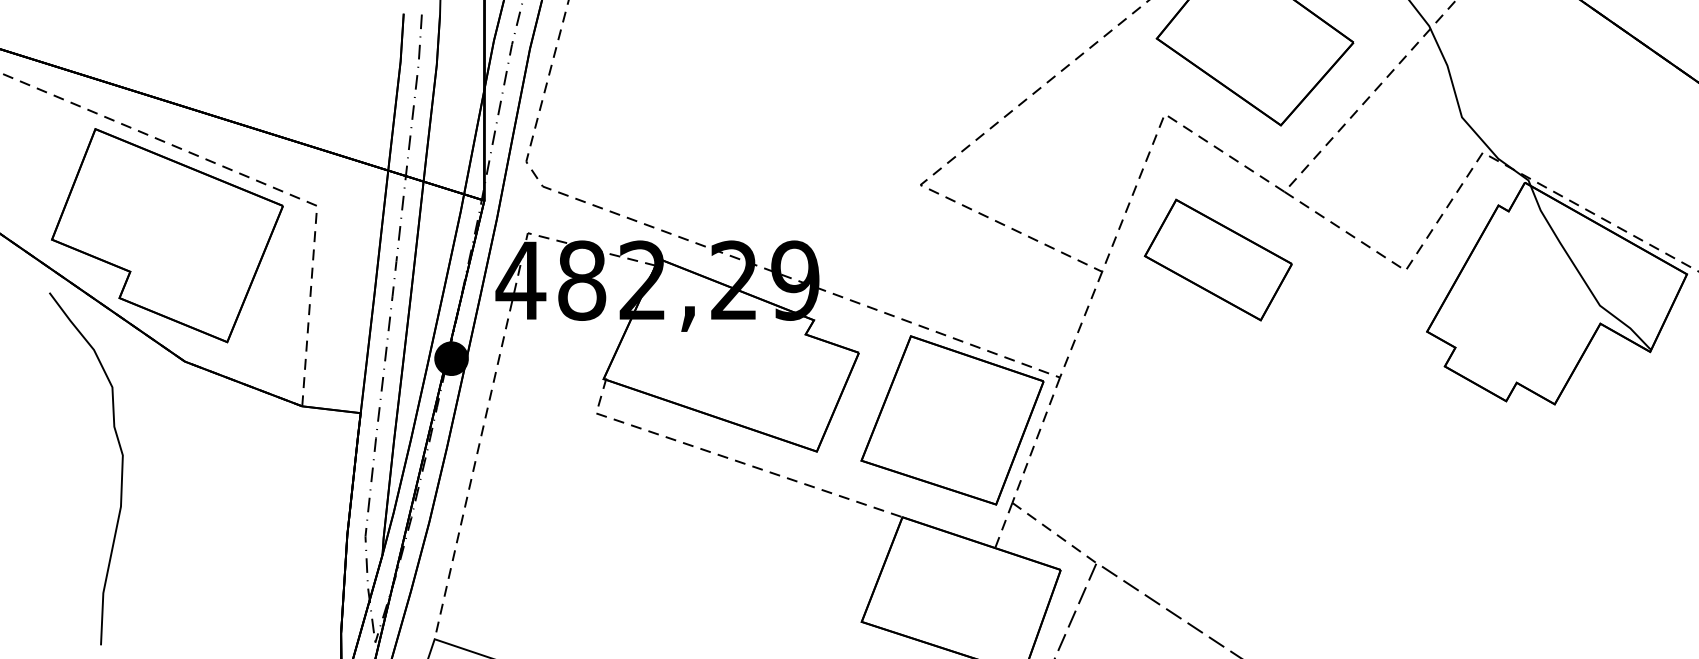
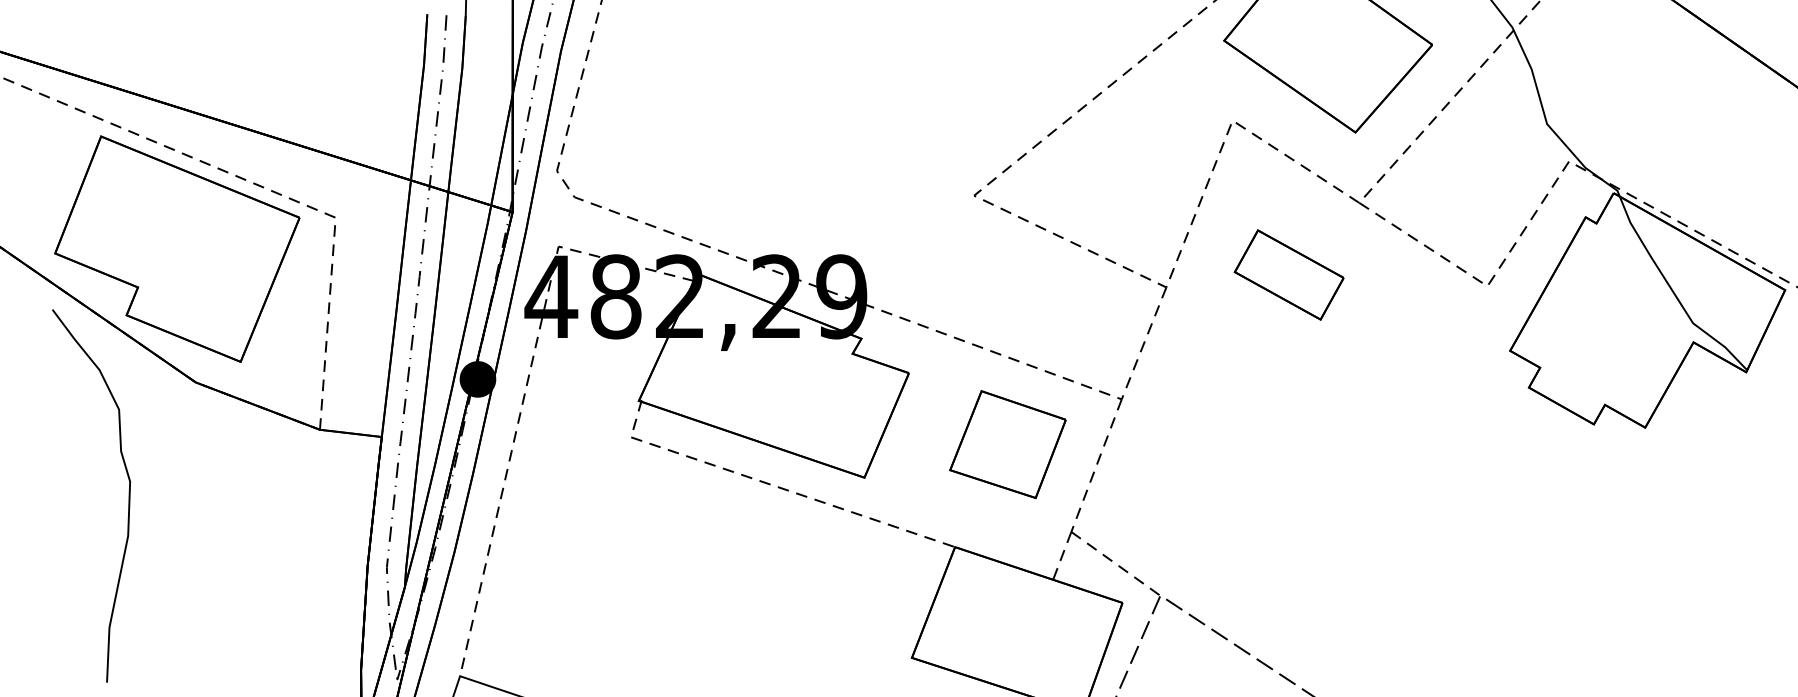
part: (1217, 259) -> (1288, 274), size x0.7
part: (952, 420) -> (1007, 444), size x0.6

